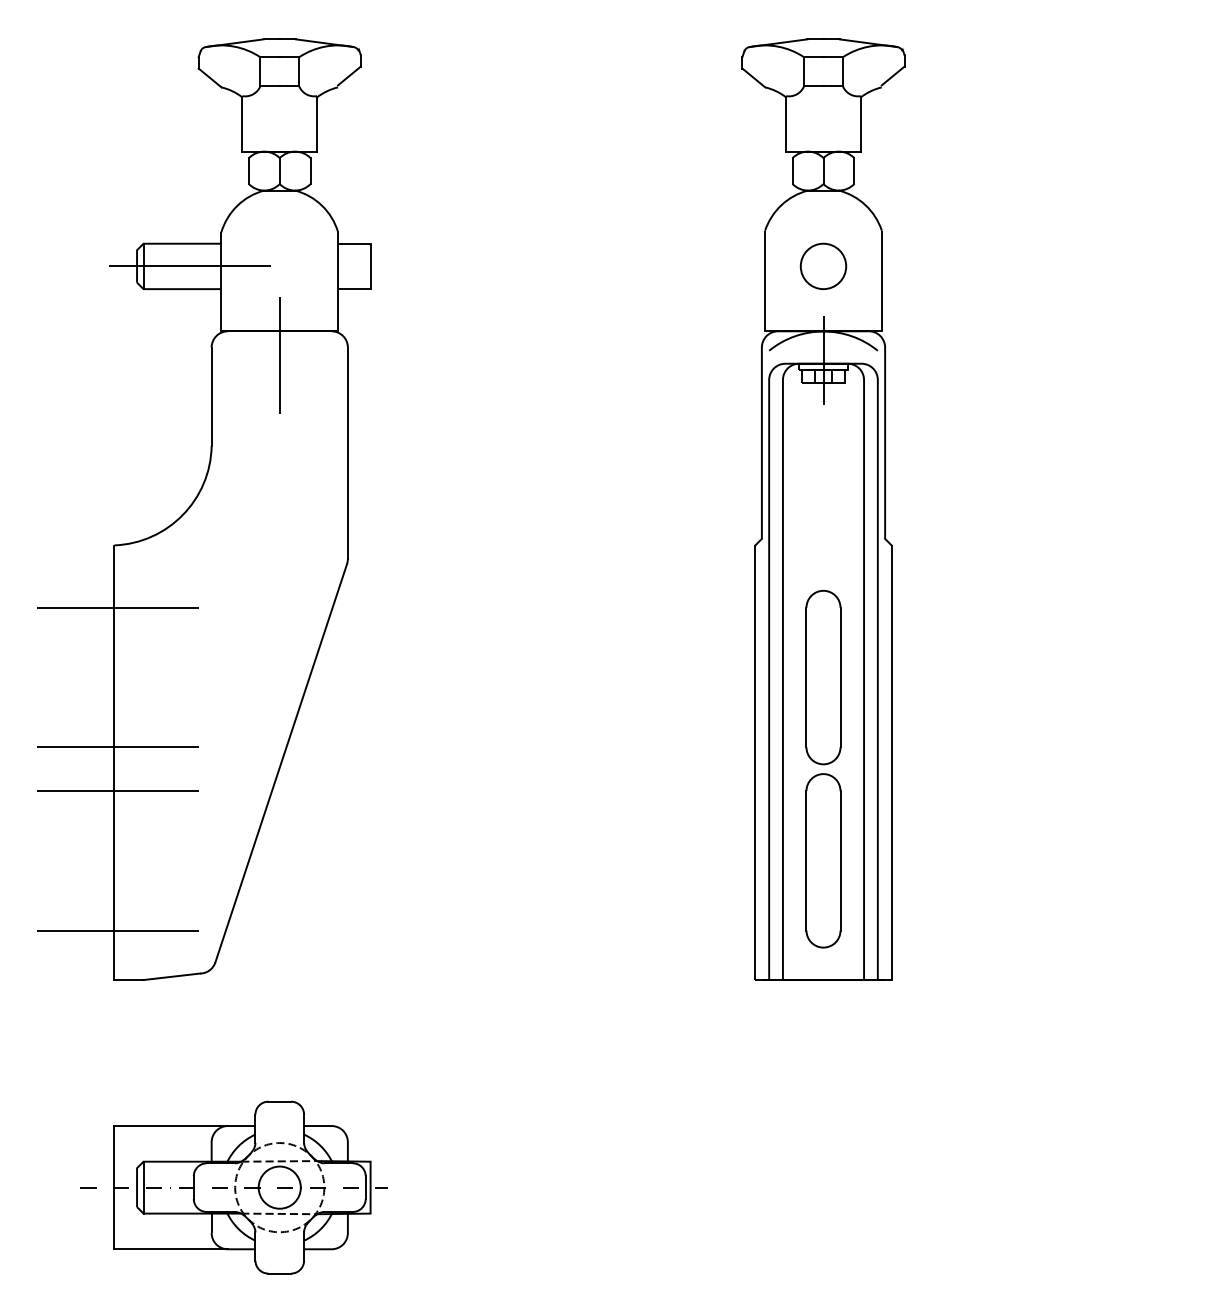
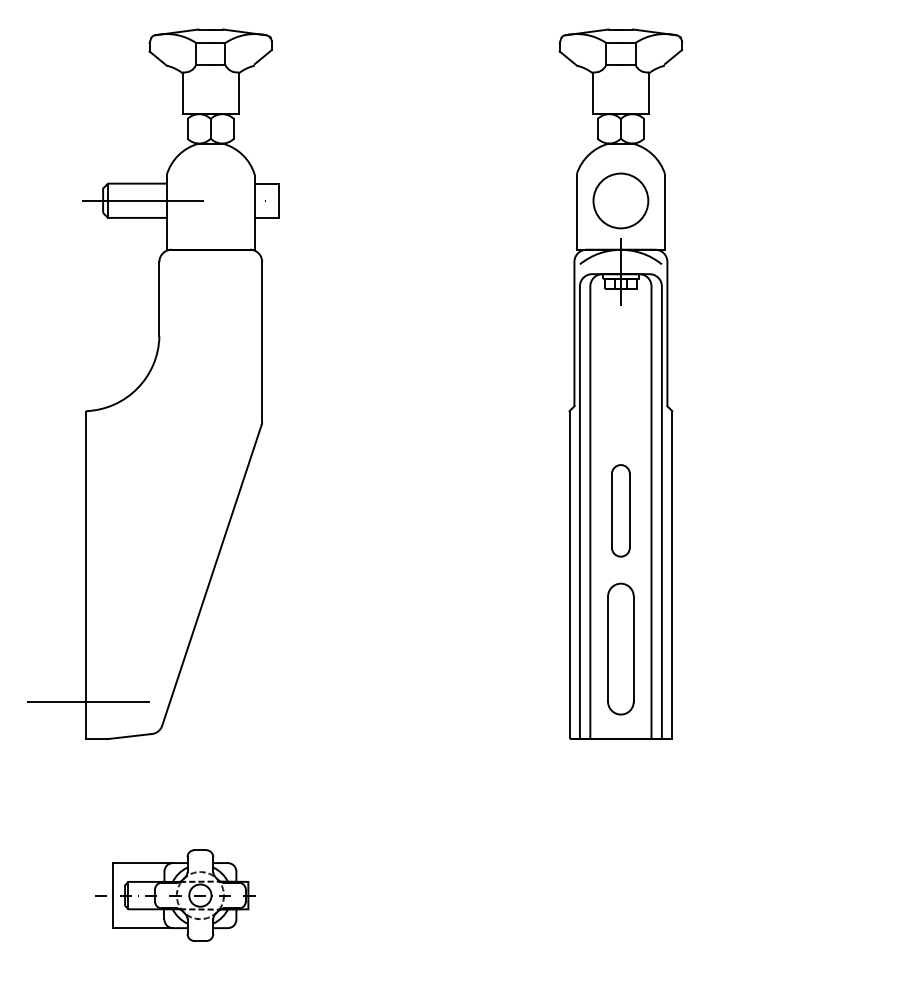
circle: (823, 265) -> (620, 200), size x1.6
line: (279, 355) -> (210, 267), removed
line: (113, 607) -> (85, 458), removed
part: (823, 677) -> (620, 510), size x0.7
line: (113, 747) -> (85, 563), removed
line: (113, 791) -> (85, 596), removed
part: (233, 1187) -> (175, 895), size x0.7

